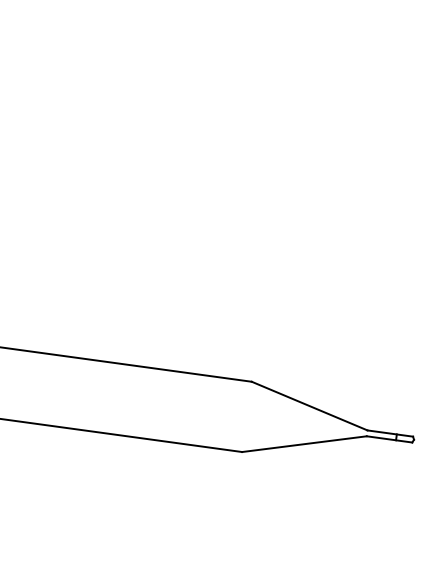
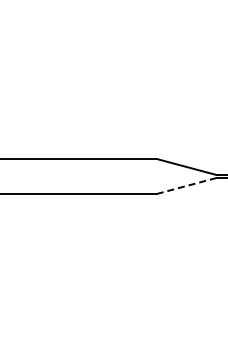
line: (303, 443) -> (186, 185), solid -> dashed

